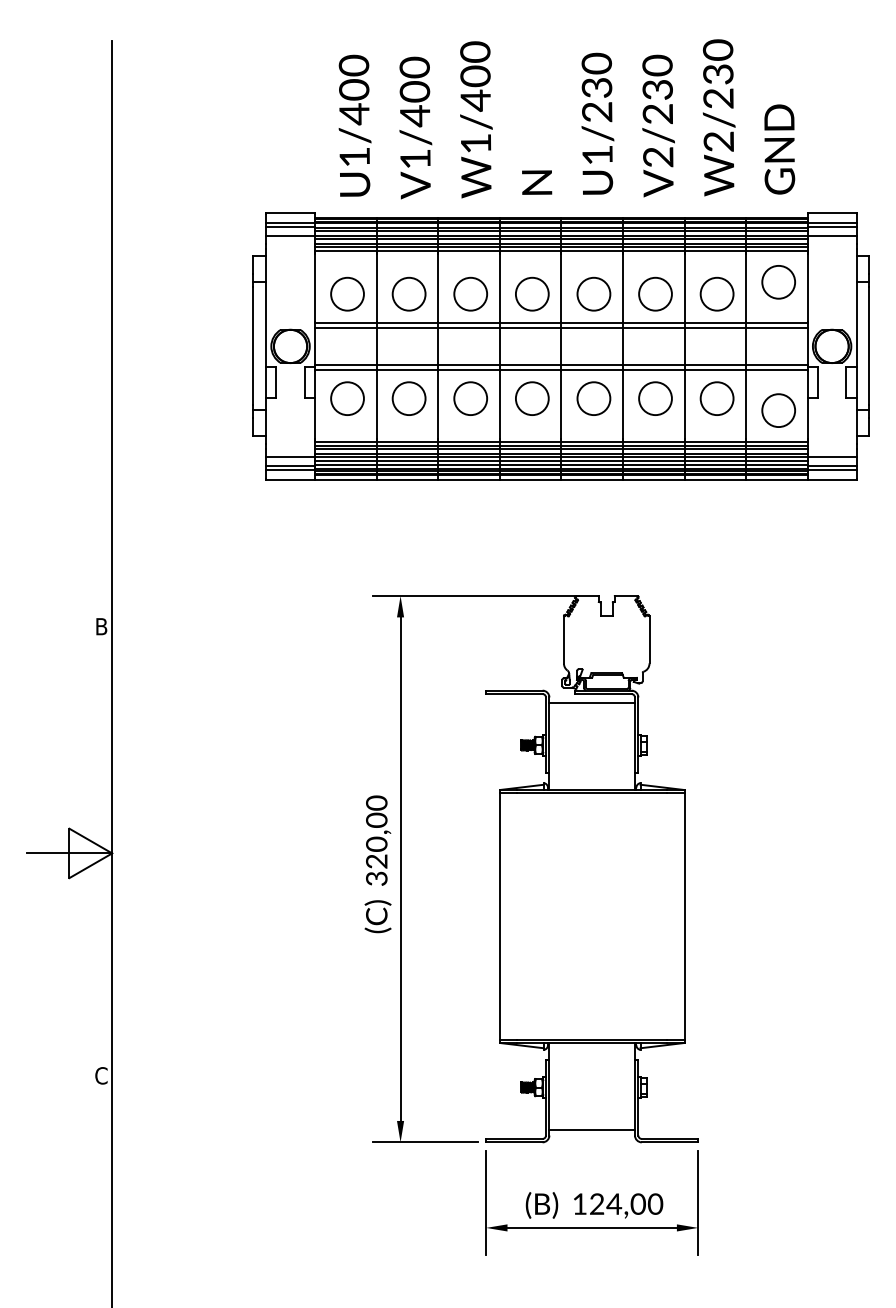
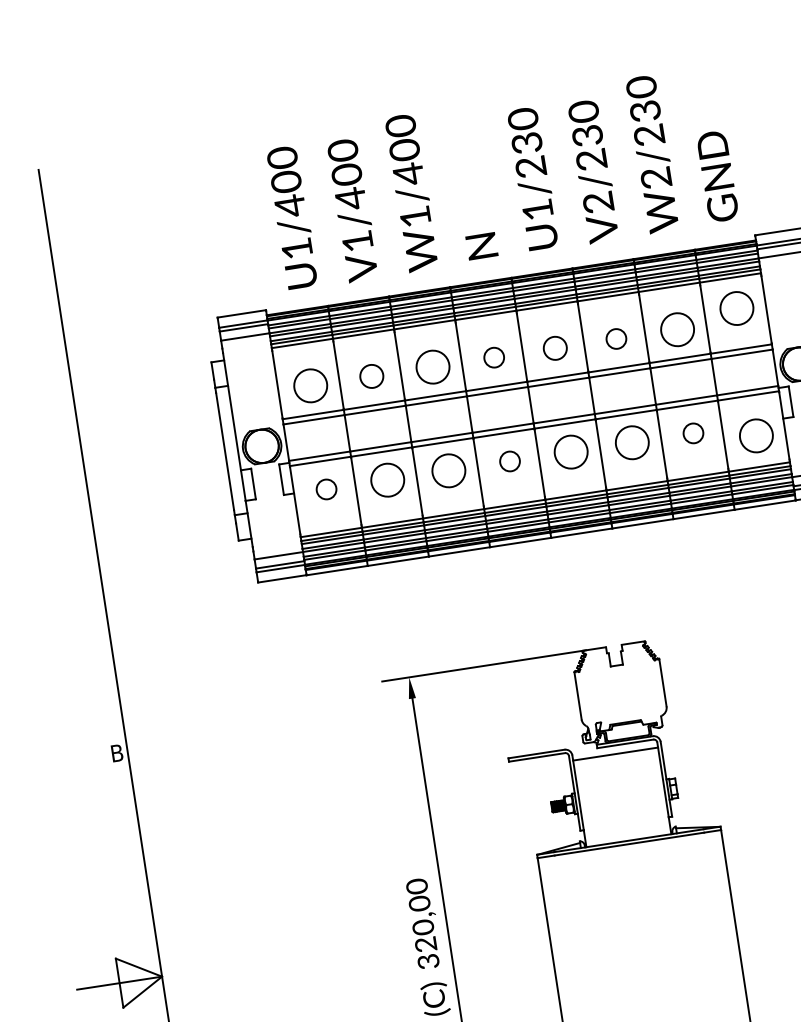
circle: (408, 293) -> (371, 375), size x0.7
circle: (532, 293) -> (494, 357), size x0.6
circle: (593, 293) -> (554, 347), size x0.7
circle: (655, 293) -> (616, 338), size x0.6
circle: (347, 398) -> (326, 489), size x0.6
circle: (531, 398) -> (509, 461), size x0.6
circle: (716, 398) -> (692, 433), size x0.6

